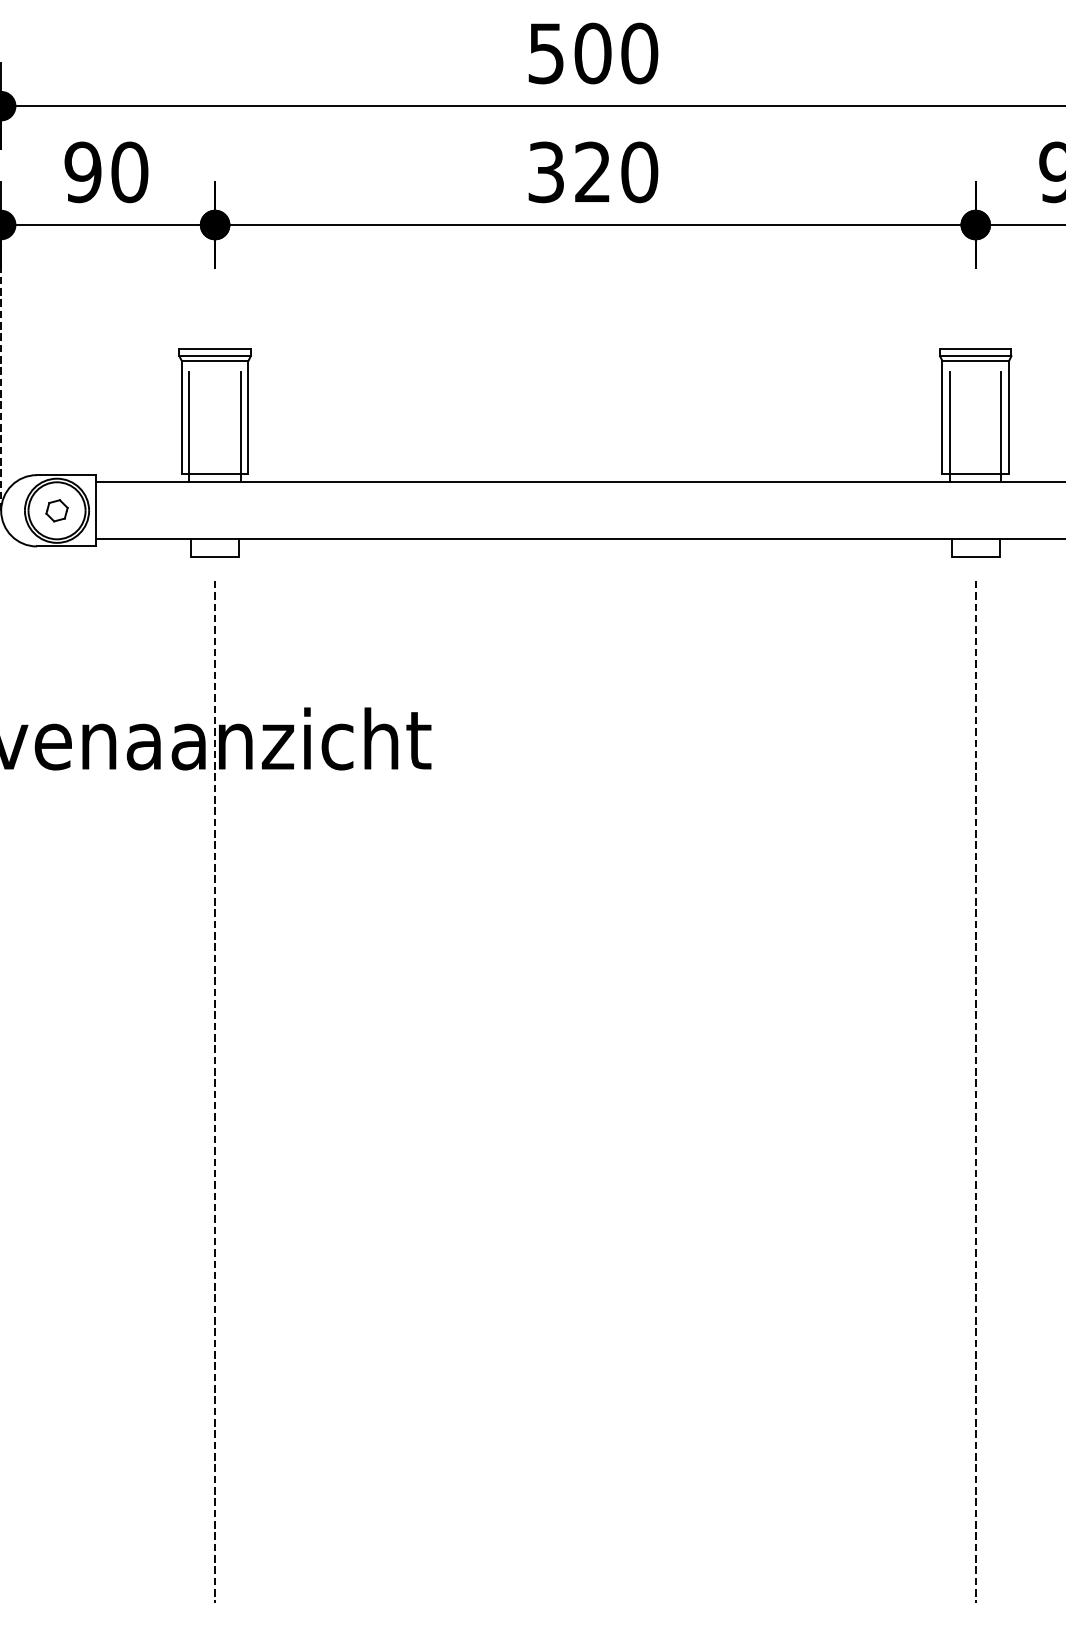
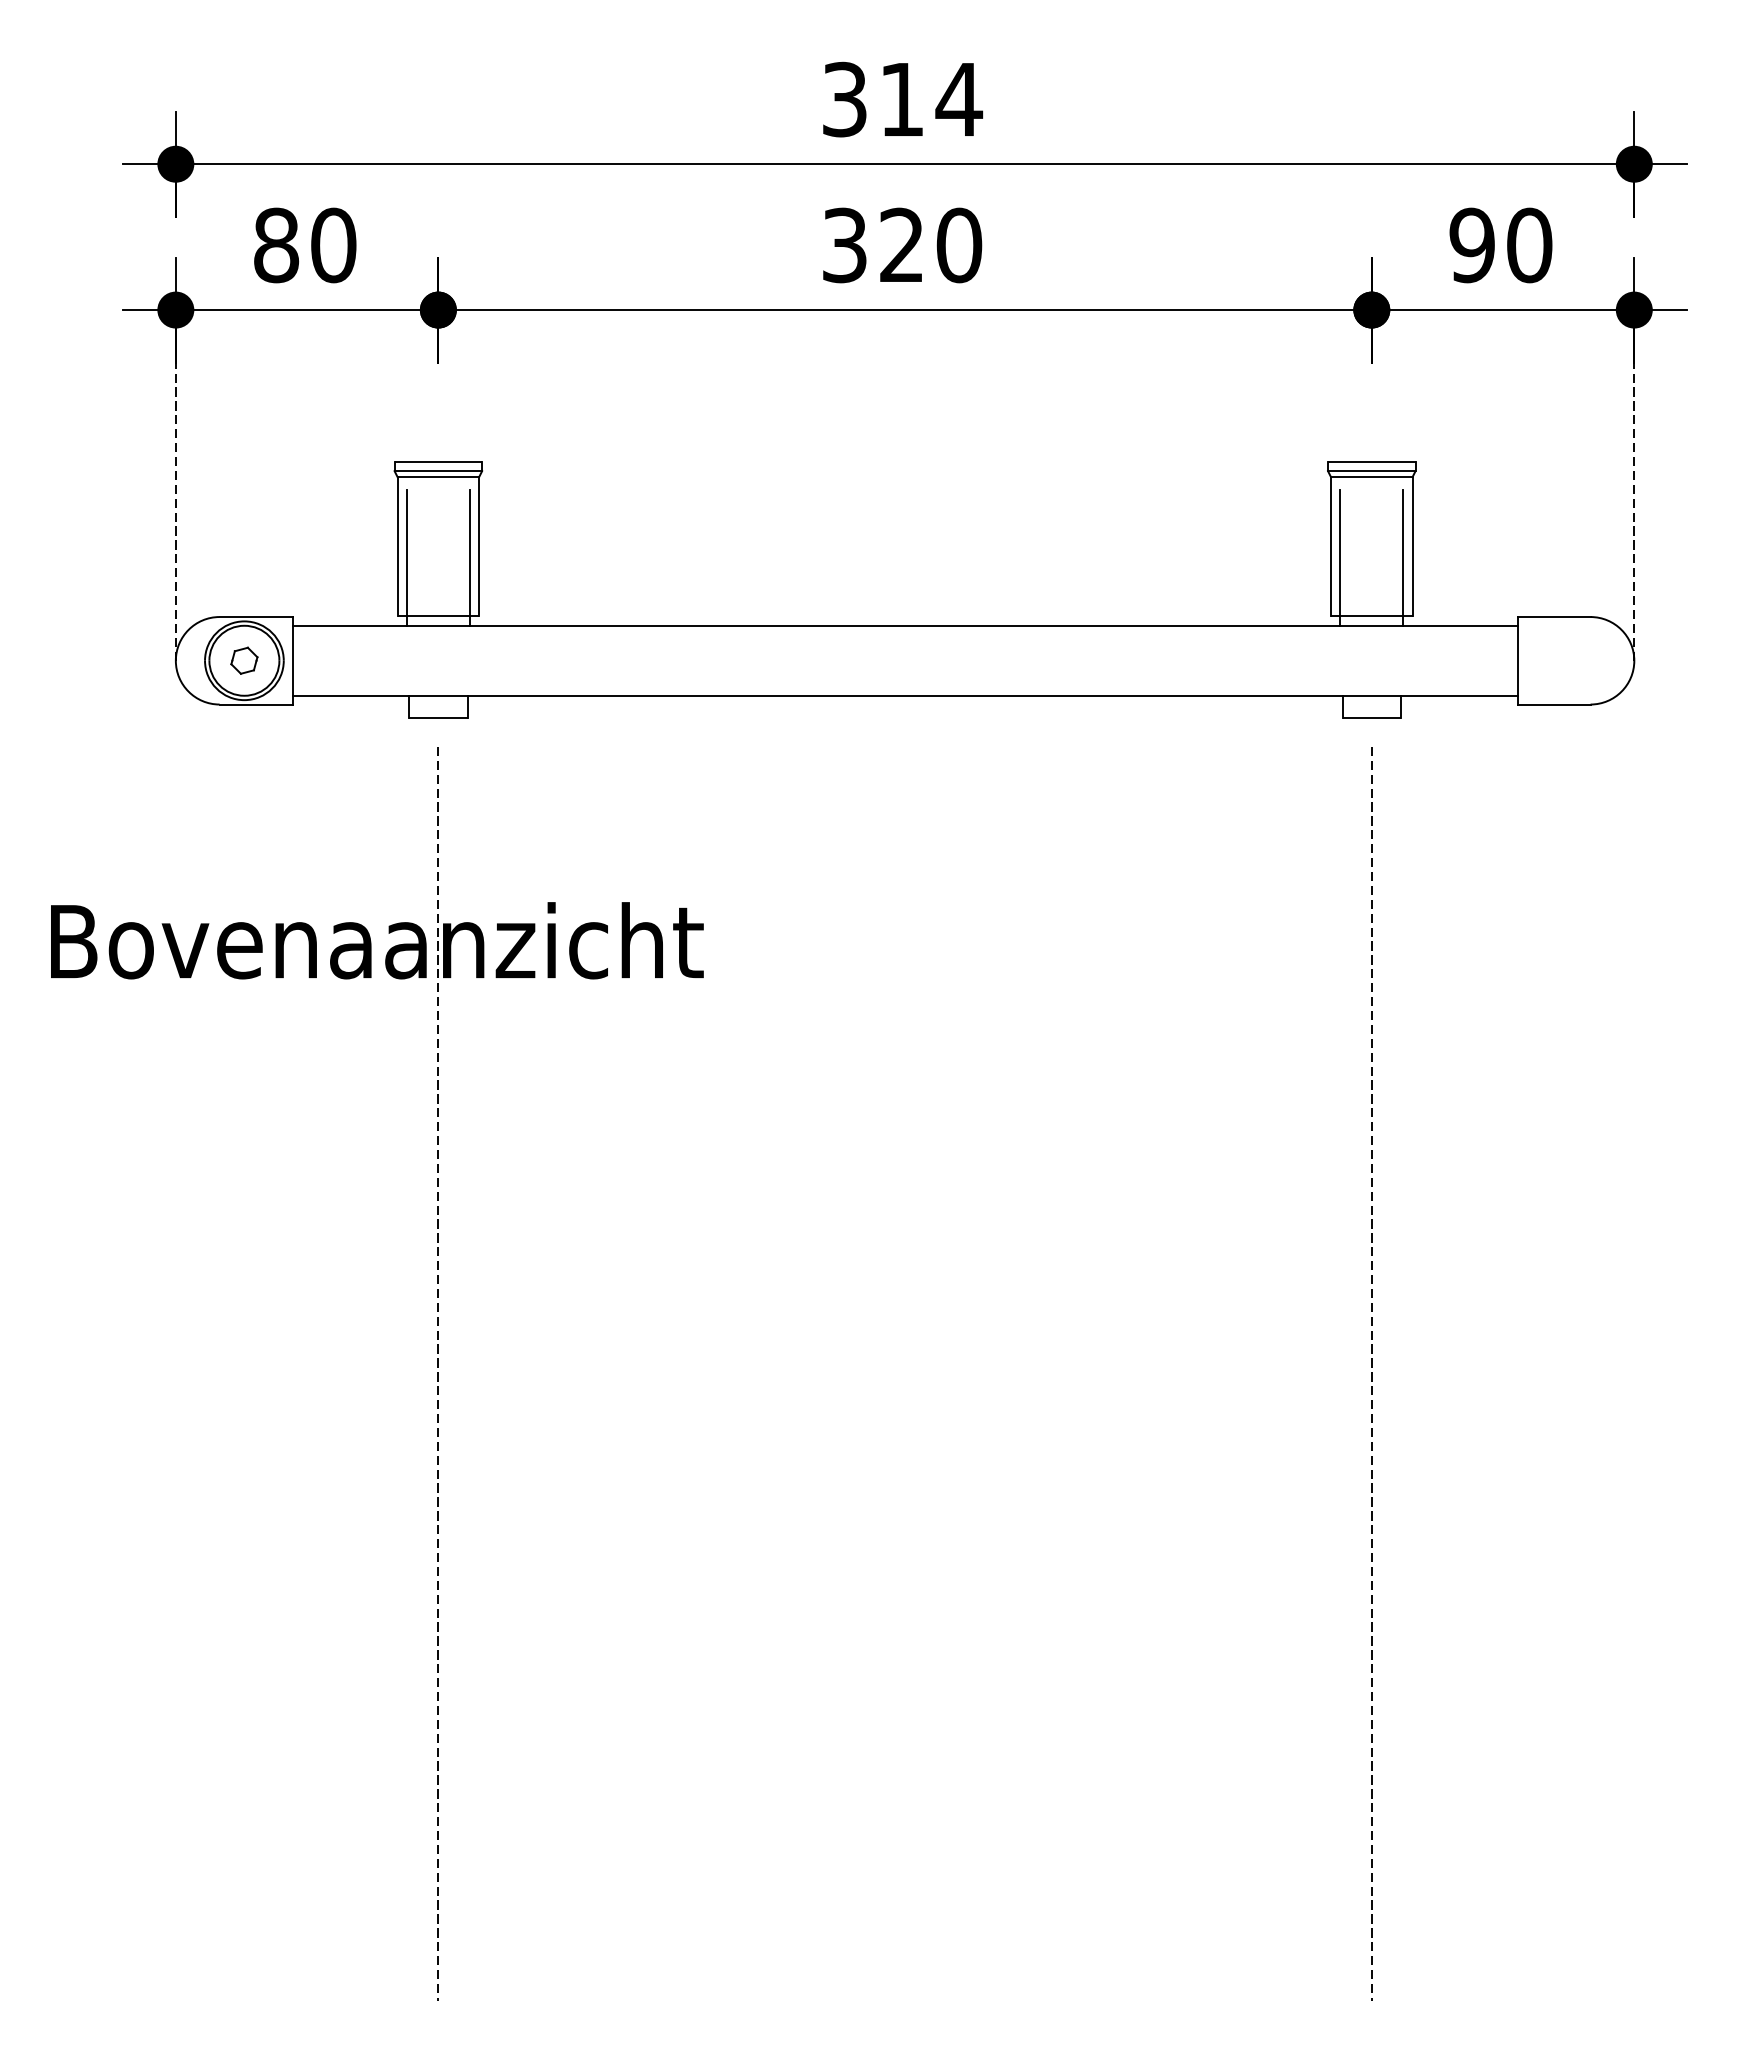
text: (594, 53) -> (903, 99), 500 -> 314
text: (83, 172) -> (276, 245), 90 -> 80

